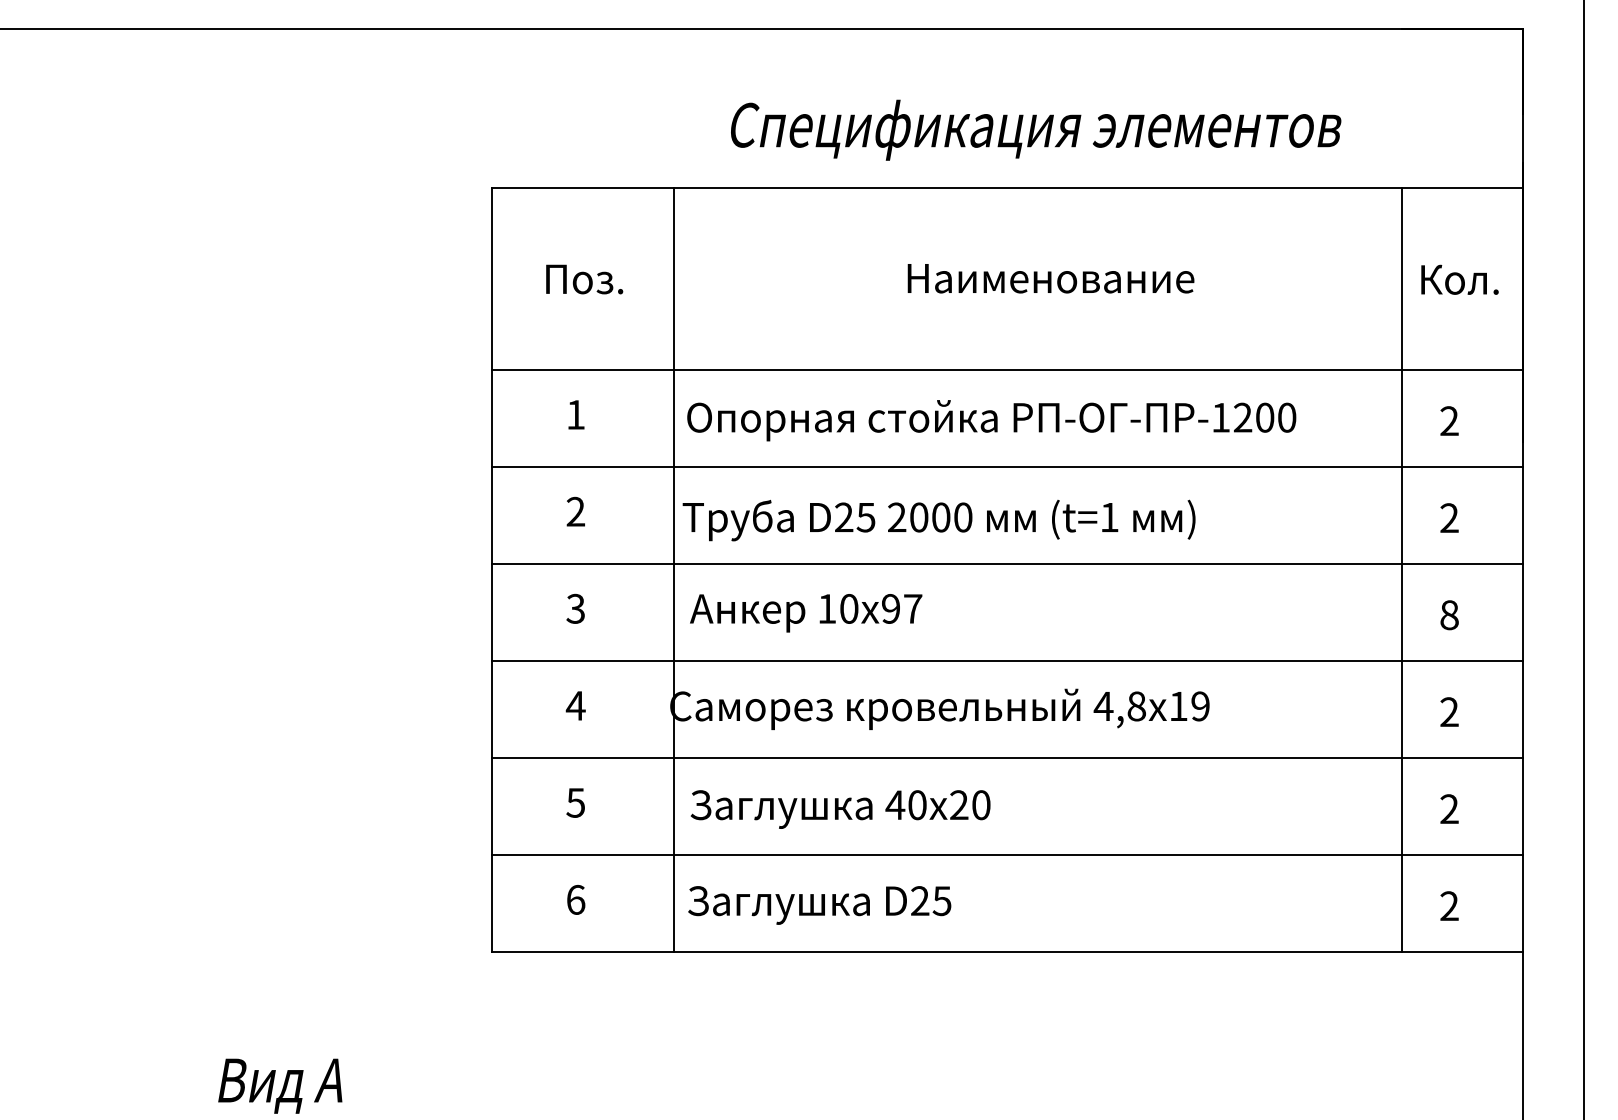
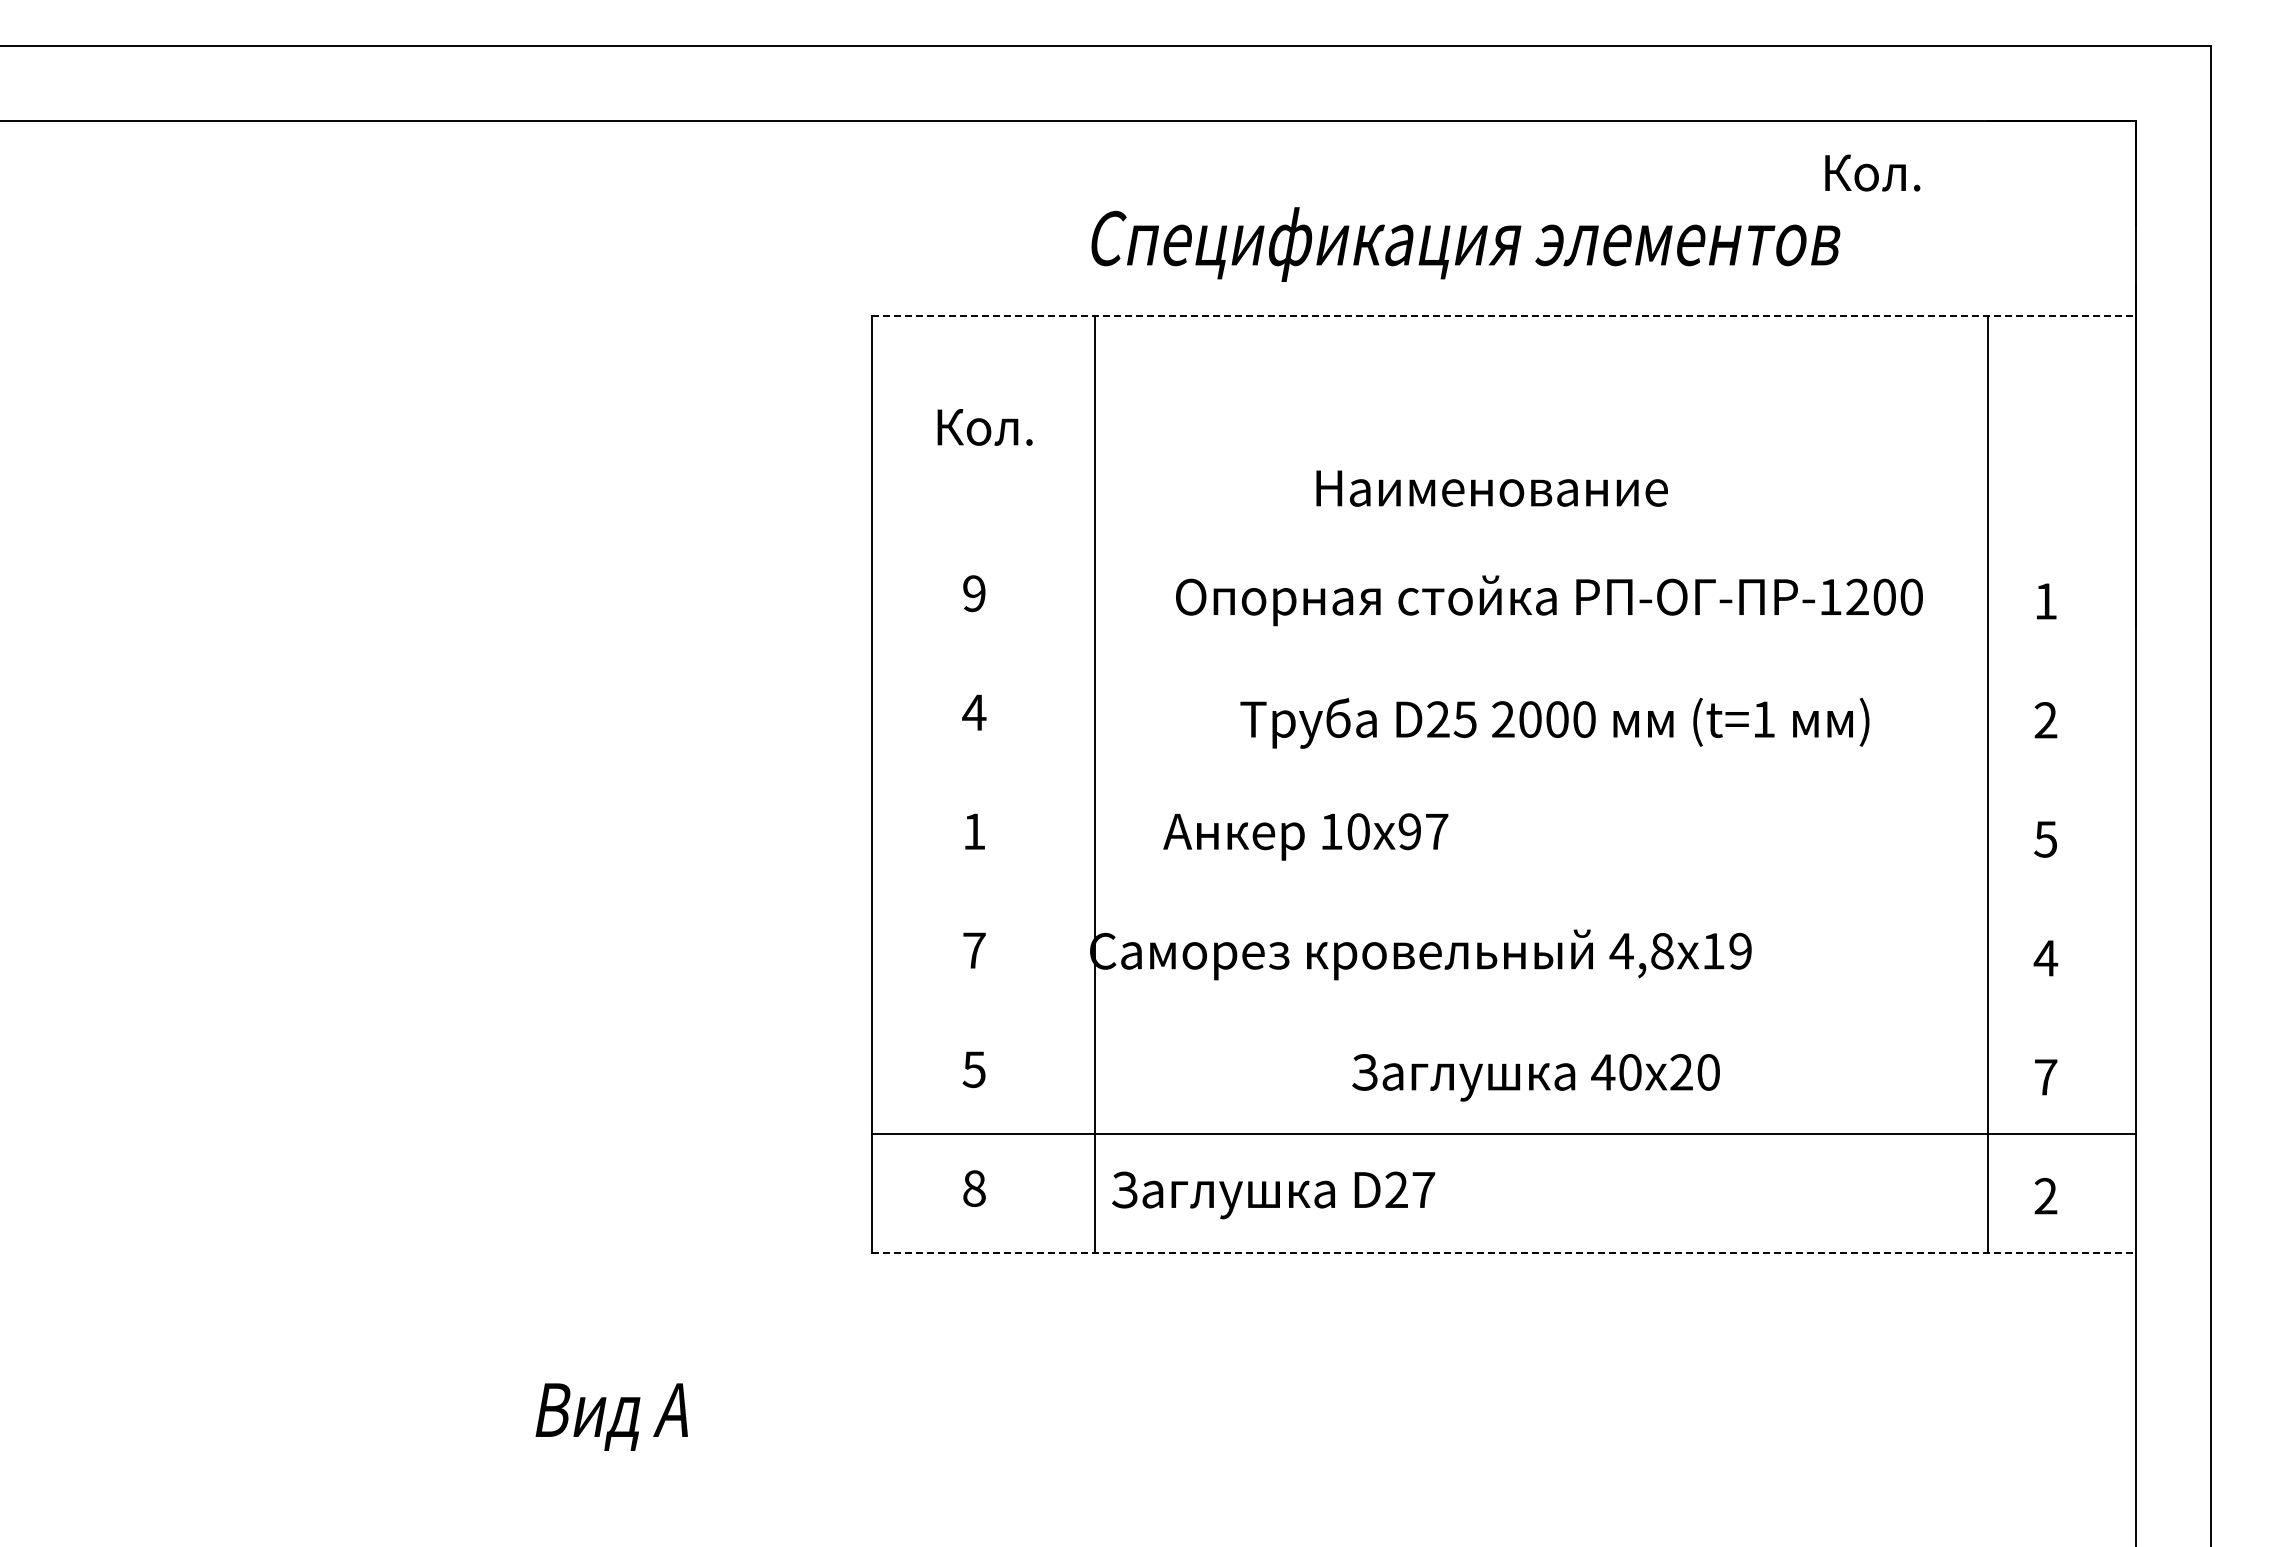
text: (1035, 130) -> (1465, 244), moved
line: (1008, 188) -> (1504, 315), solid -> dashed
text: (1050, 278) -> (1491, 488), moved
text: (584, 279) -> (984, 427), Поз. -> Кол.
text: (1459, 279) -> (1872, 172), moved
line: (1008, 369) -> (1504, 538), removed
text: (575, 414) -> (974, 593), 1 -> 9
text: (991, 420) -> (1549, 600), moved
text: (1449, 421) -> (2045, 601), 2 -> 1
line: (1008, 466) -> (1504, 657), removed
text: (575, 511) -> (974, 712), 2 -> 4
text: (938, 519) -> (1554, 722), moved
line: (1008, 563) -> (1504, 776), removed
text: (575, 608) -> (973, 831), 3 -> 1
text: (805, 612) -> (1305, 836), moved
text: (1449, 615) -> (2045, 839), 8 -> 5
line: (1008, 660) -> (1504, 895), removed
text: (575, 705) -> (974, 950), 4 -> 7
text: (1449, 712) -> (2045, 958), 2 -> 4
line: (1008, 757) -> (1504, 1014), removed
text: (840, 809) -> (1535, 1077), moved
text: (1449, 809) -> (2045, 1077), 2 -> 7
text: (575, 899) -> (974, 1188), 6 -> 8
text: (942, 901) -> (1423, 1190), D25 -> D27
line: (1008, 952) -> (1504, 1252), solid -> dashed

